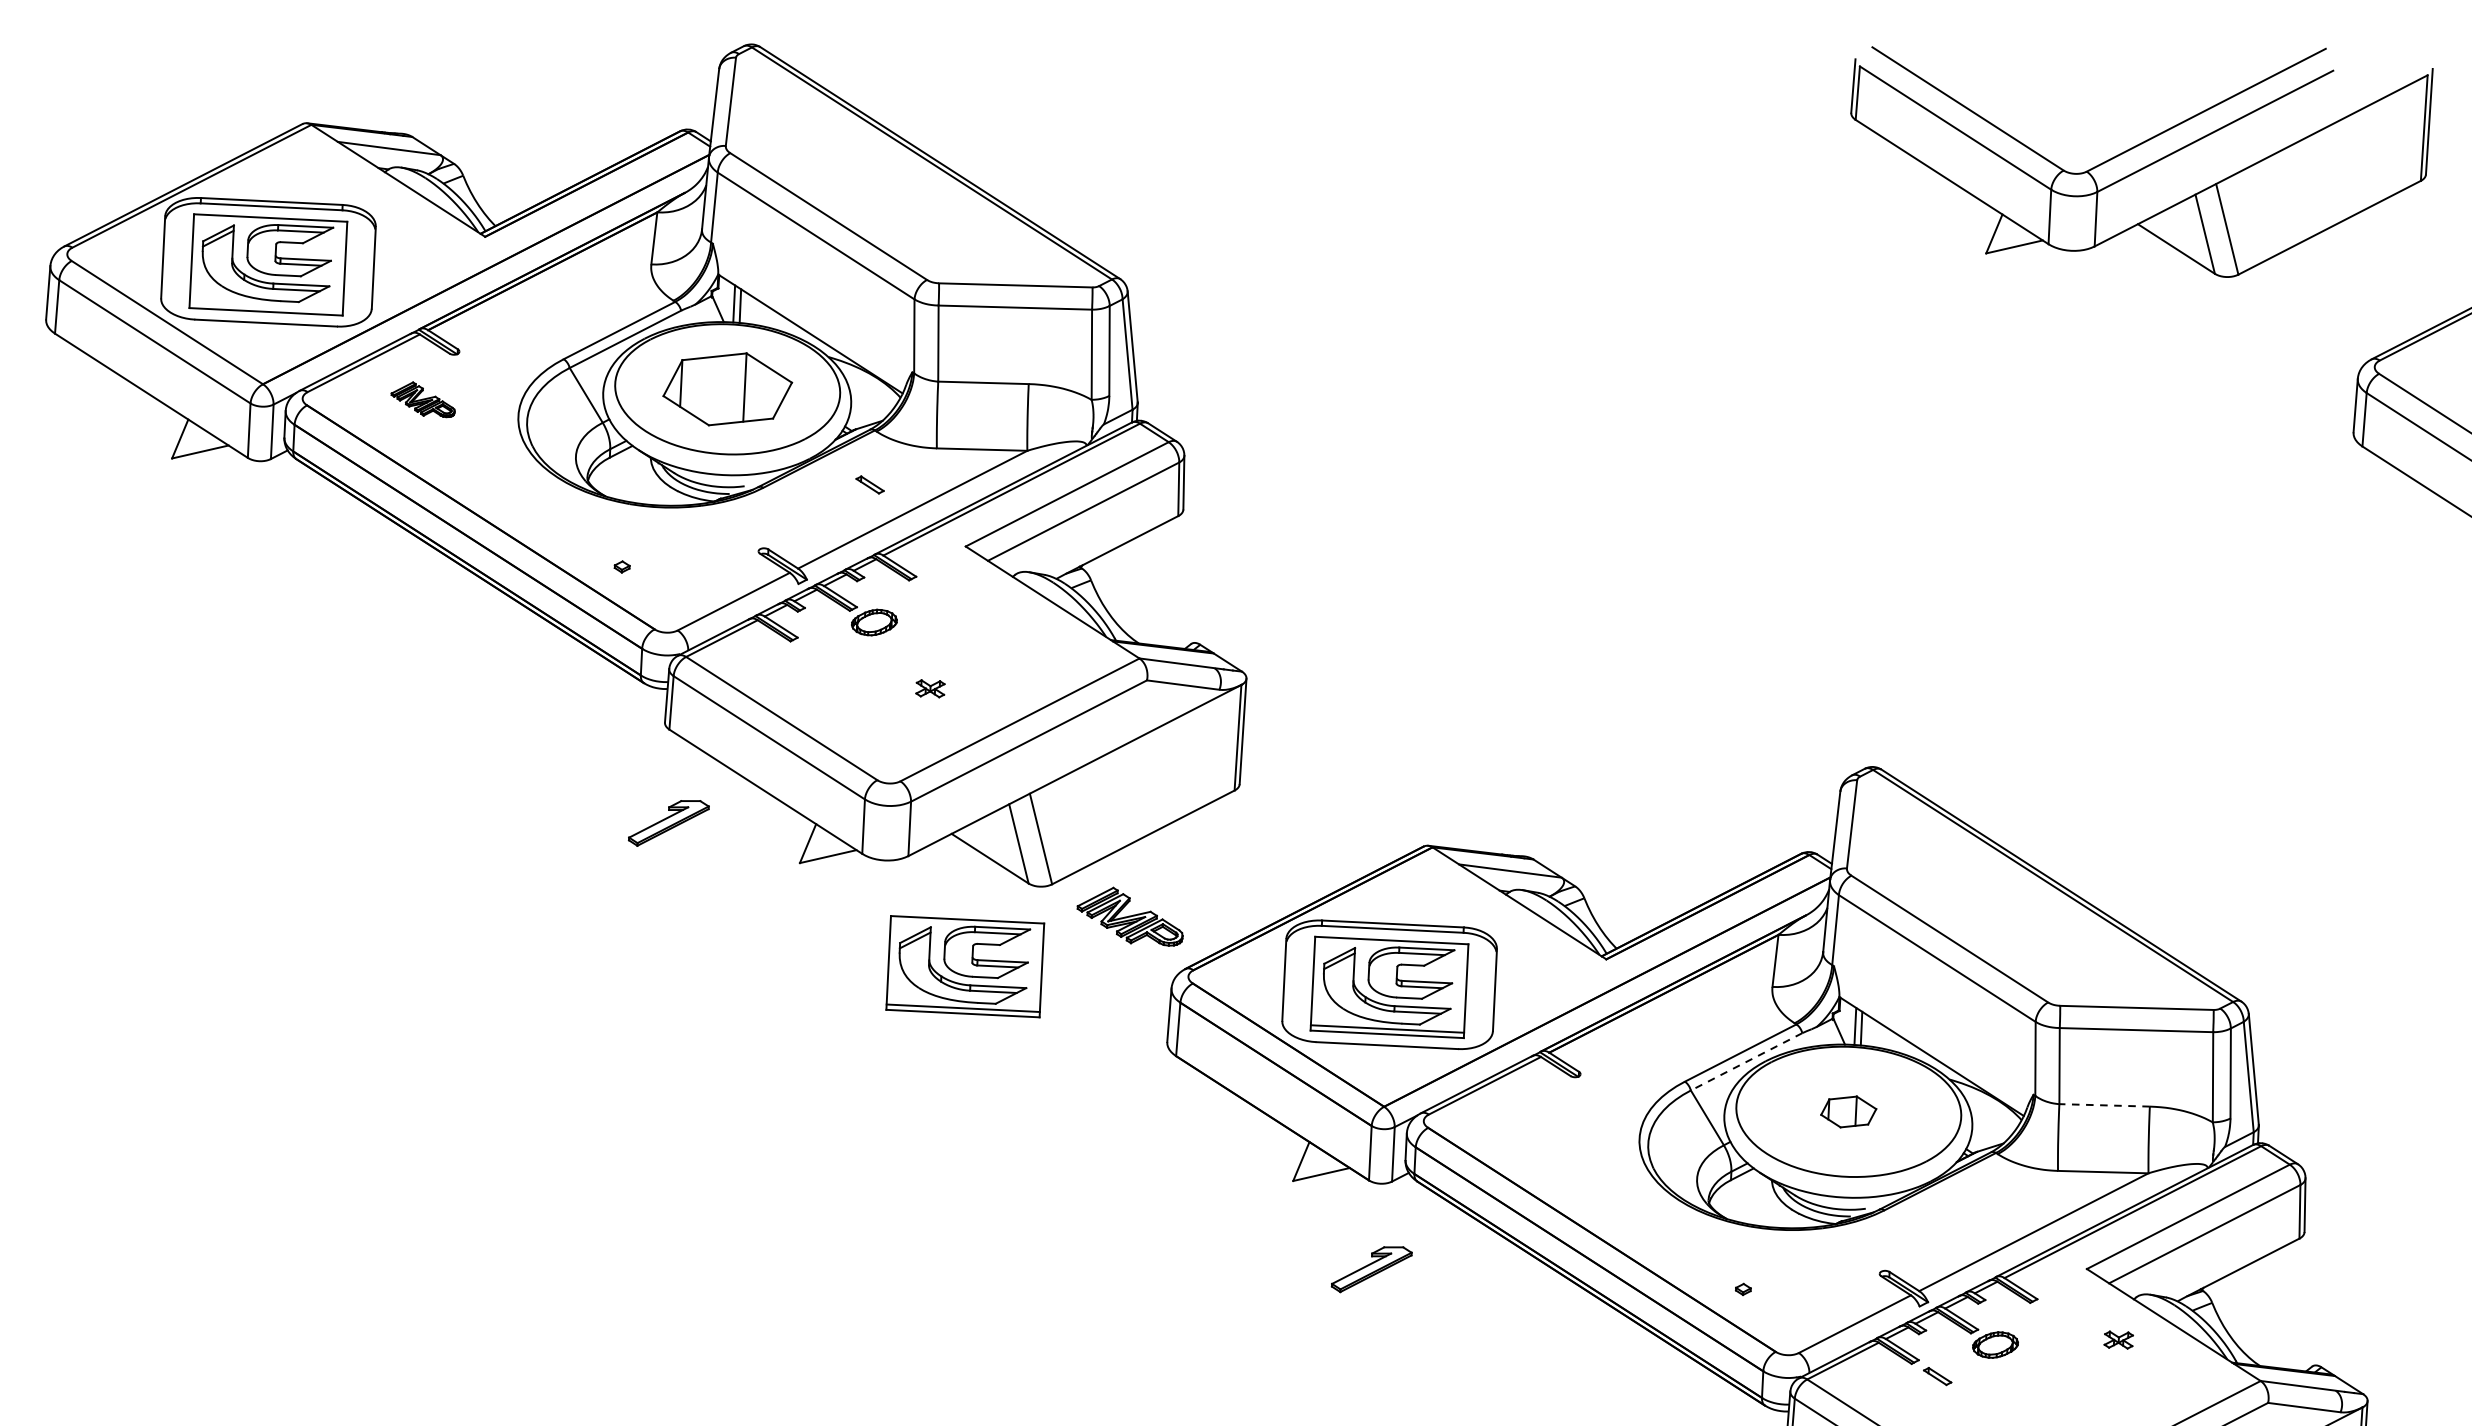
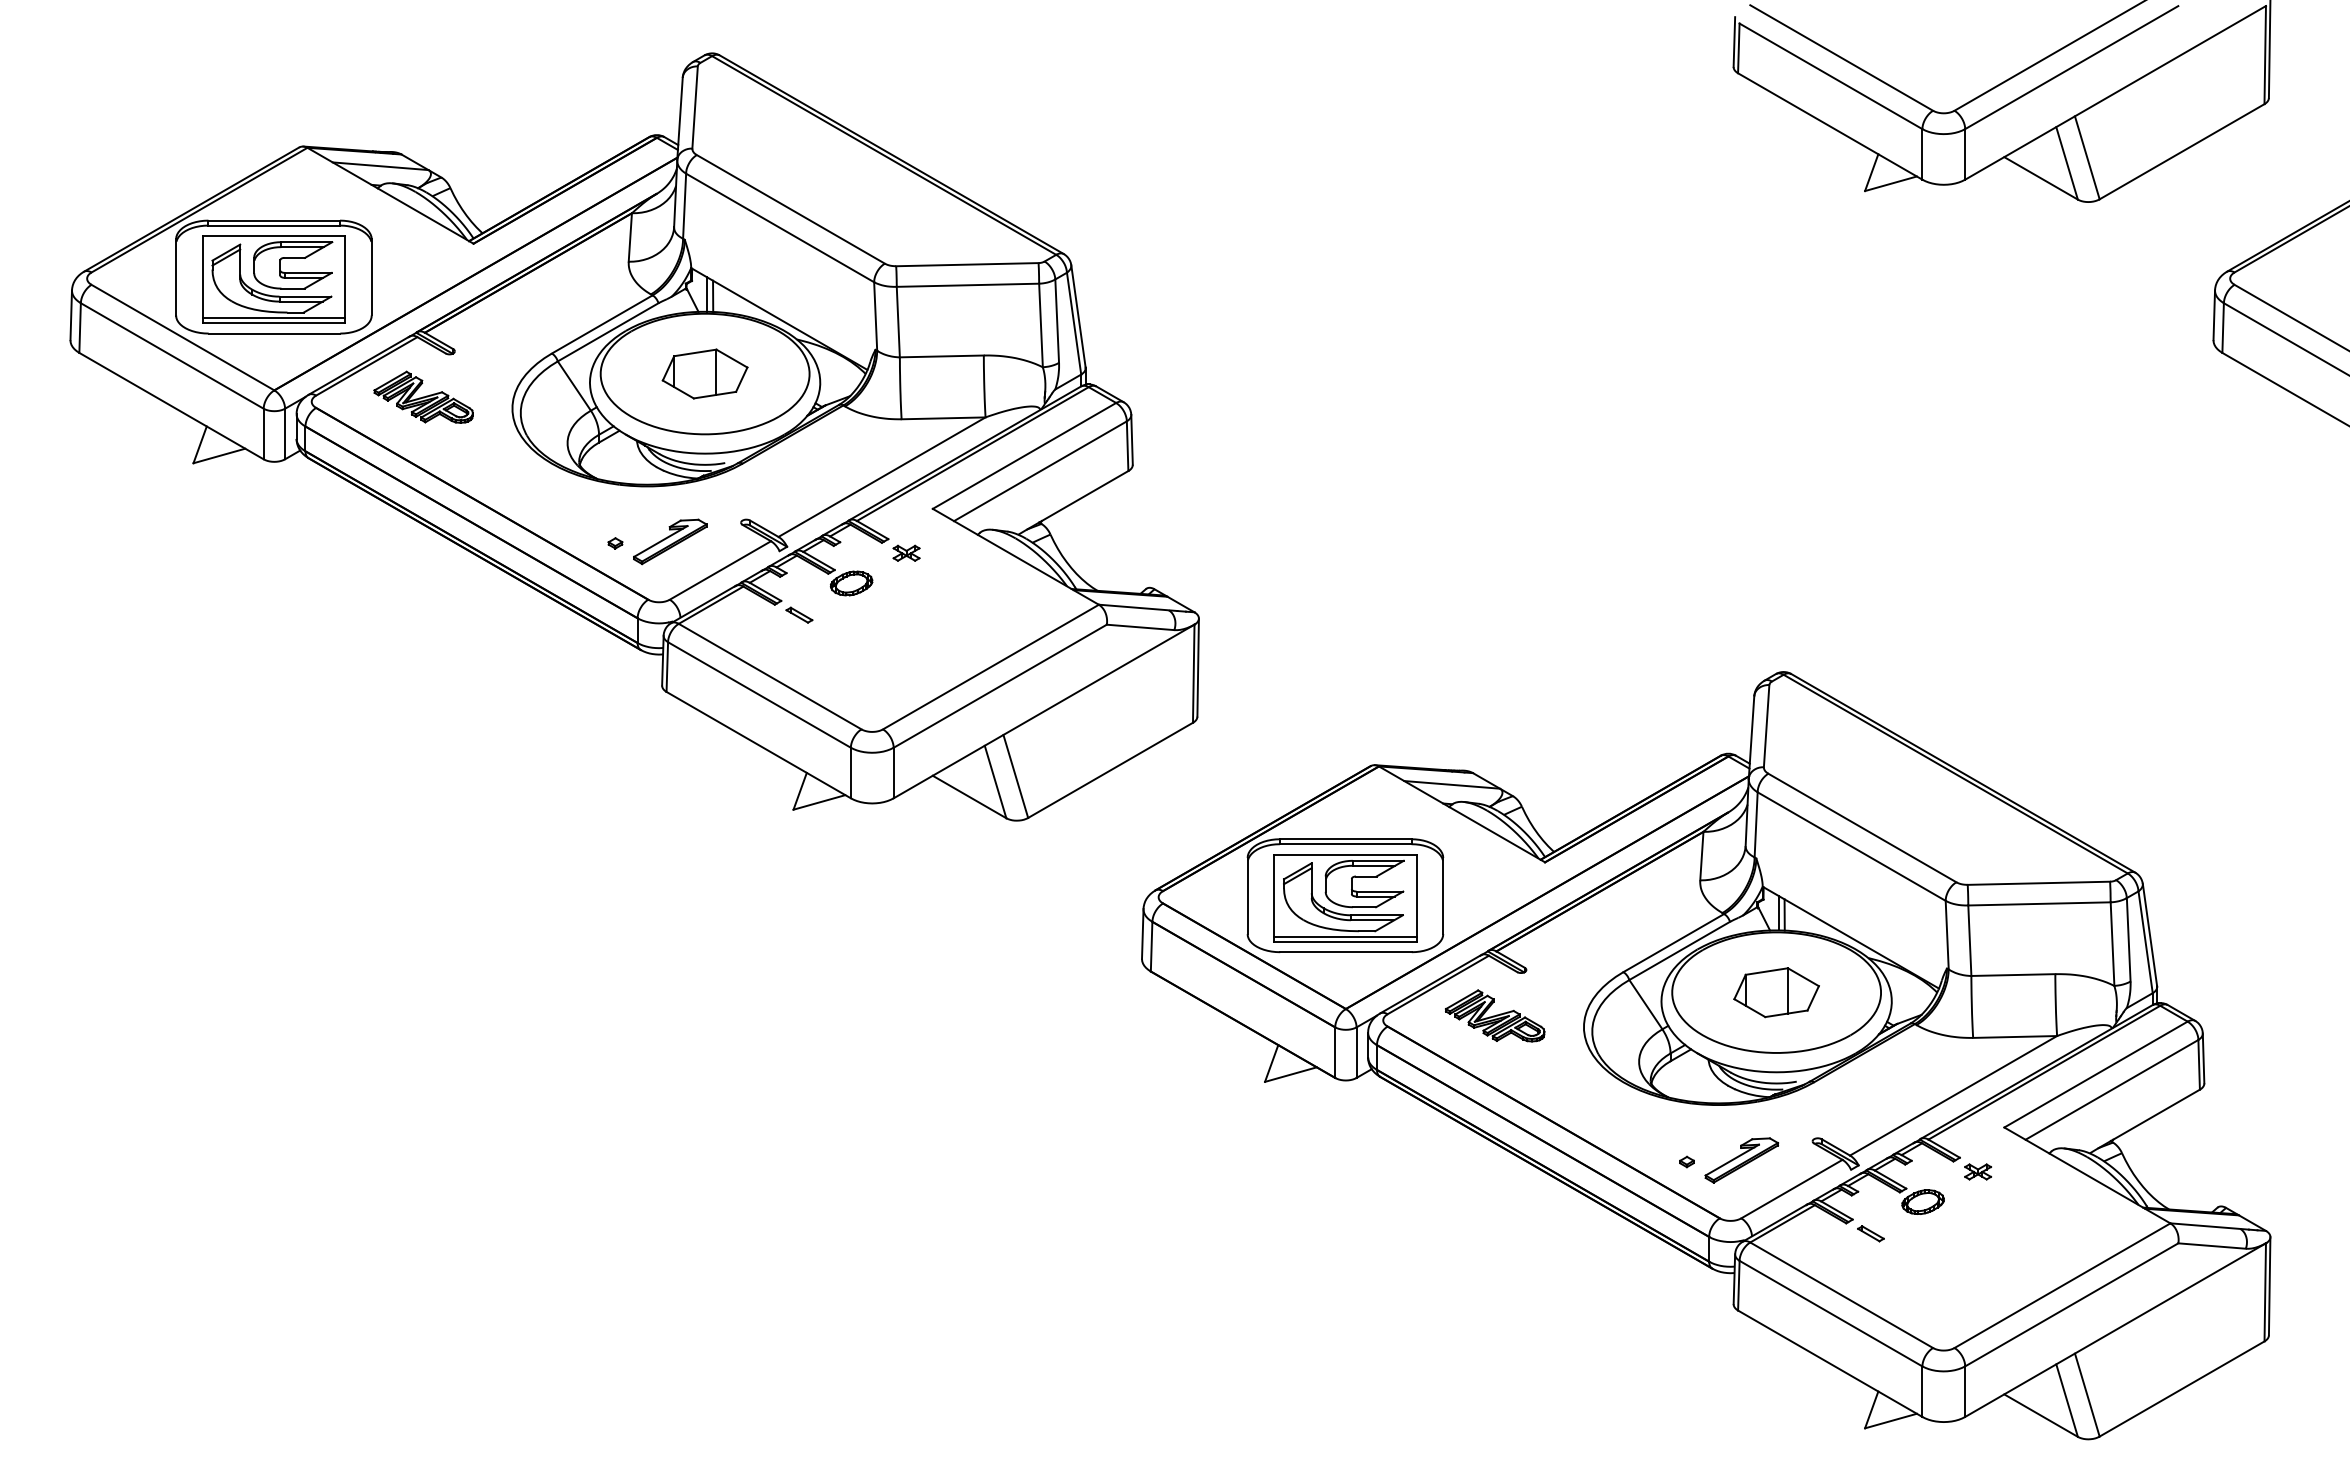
line: (265, 306) -> (273, 318), added
part: (727, 388) -> (704, 373), size x0.71
part: (423, 398) -> (423, 396), size x1.67
part: (870, 484) -> (799, 614), moved
part: (930, 687) -> (906, 552), moved
part: (669, 823) -> (670, 541), moved
part: (1130, 915) -> (1495, 1015), moved
part: (965, 967) -> (951, 898), removed
line: (1746, 1062) -> (1679, 951), dashed -> solid
line: (2104, 1105) -> (2013, 975), dashed -> solid
part: (1848, 1111) -> (1776, 992), size x1.67
part: (1371, 1269) -> (1741, 1160), moved
part: (2118, 1339) -> (1977, 1171), moved

